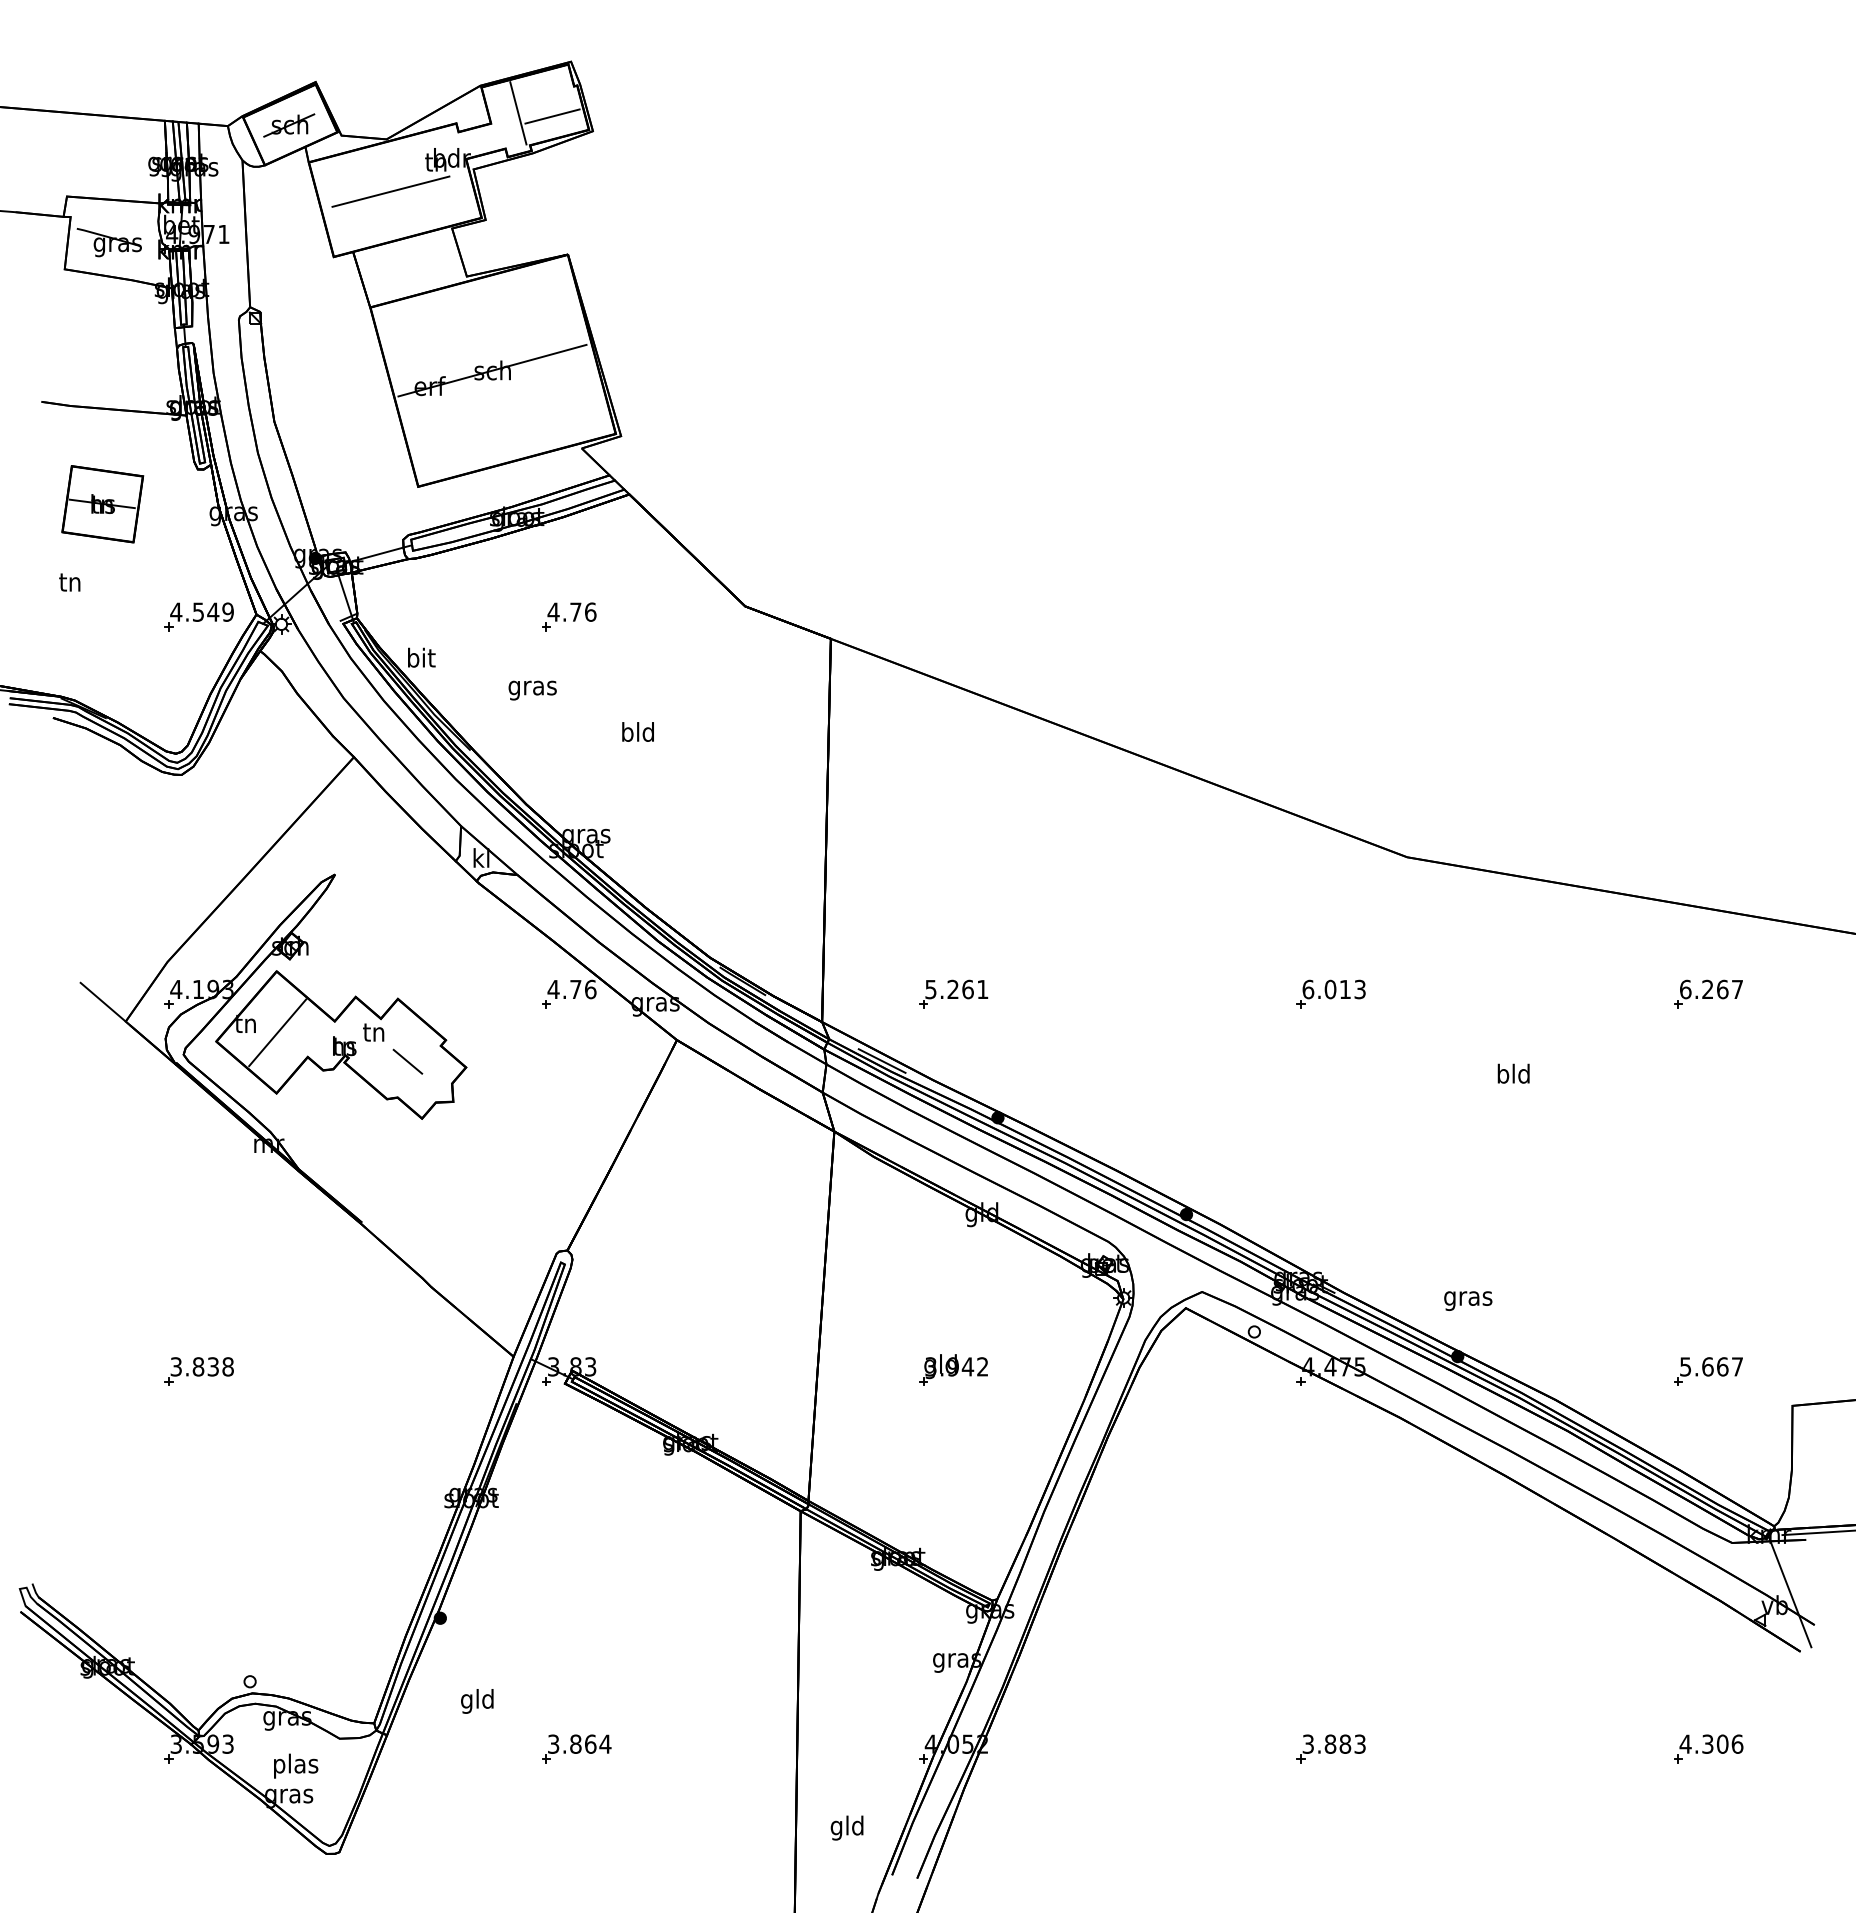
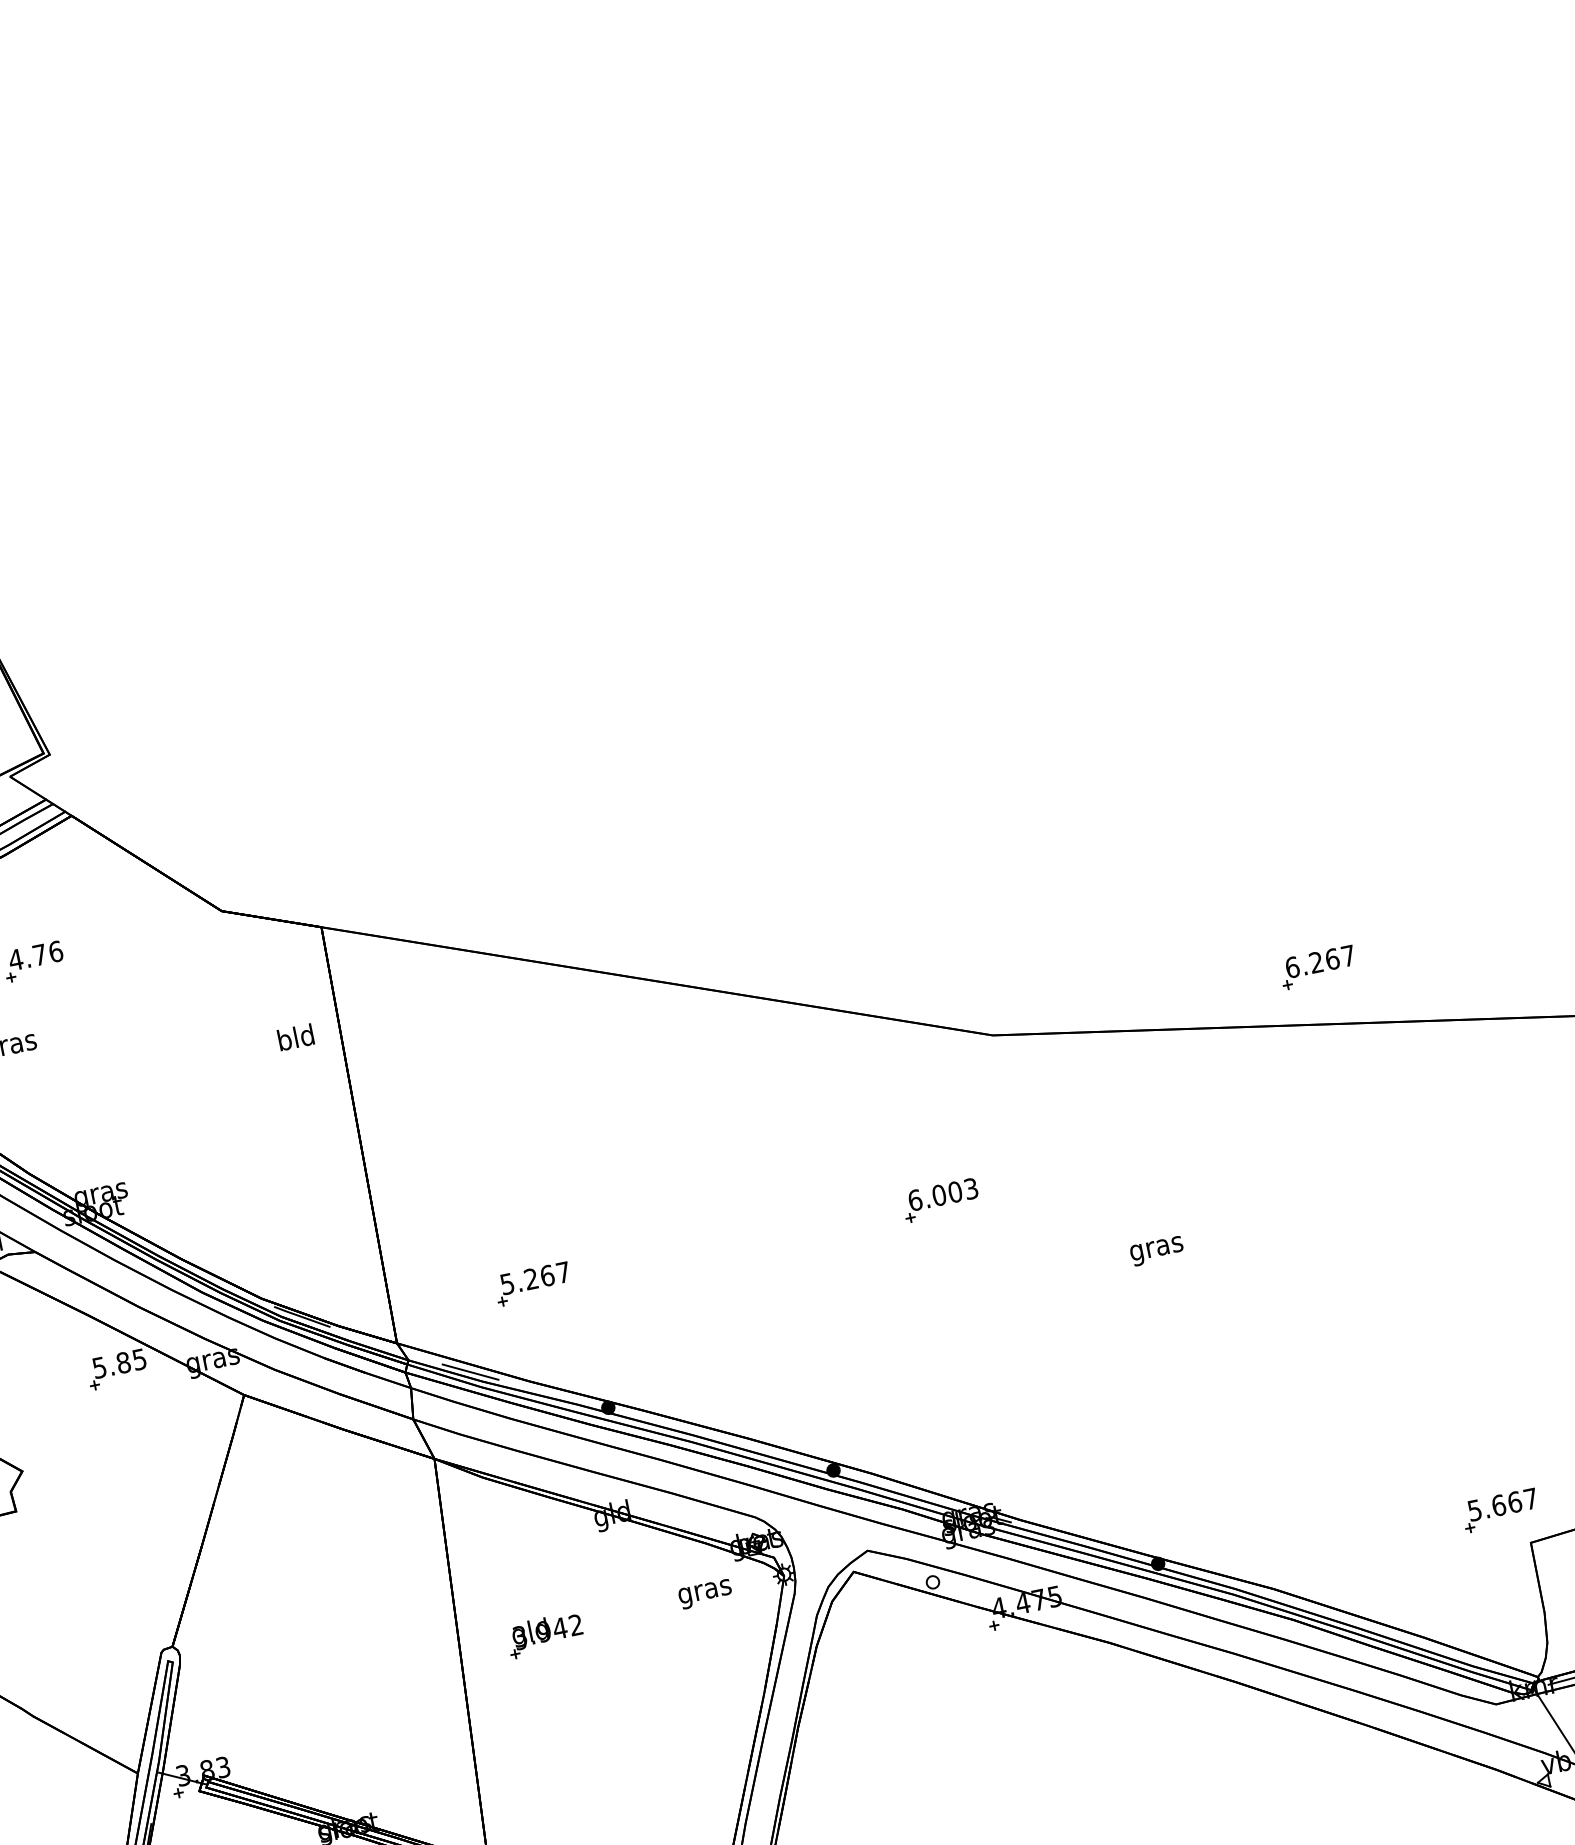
text: (637, 731) -> (295, 1036), moved
text: (571, 989) -> (118, 1363), 4.76 -> 5.85
text: (982, 989) -> (563, 1272), 5.261 -> 5.267
text: (1345, 989) -> (955, 1192), 6.013 -> 6.003
part: (1708, 993) -> (1318, 966), moved
text: (1513, 1075) -> (1156, 1247), bld -> gras
text: (1468, 1300) -> (705, 1593), moved
part: (953, 1369) -> (545, 1634), moved
part: (1708, 1371) -> (1500, 1510), moved

